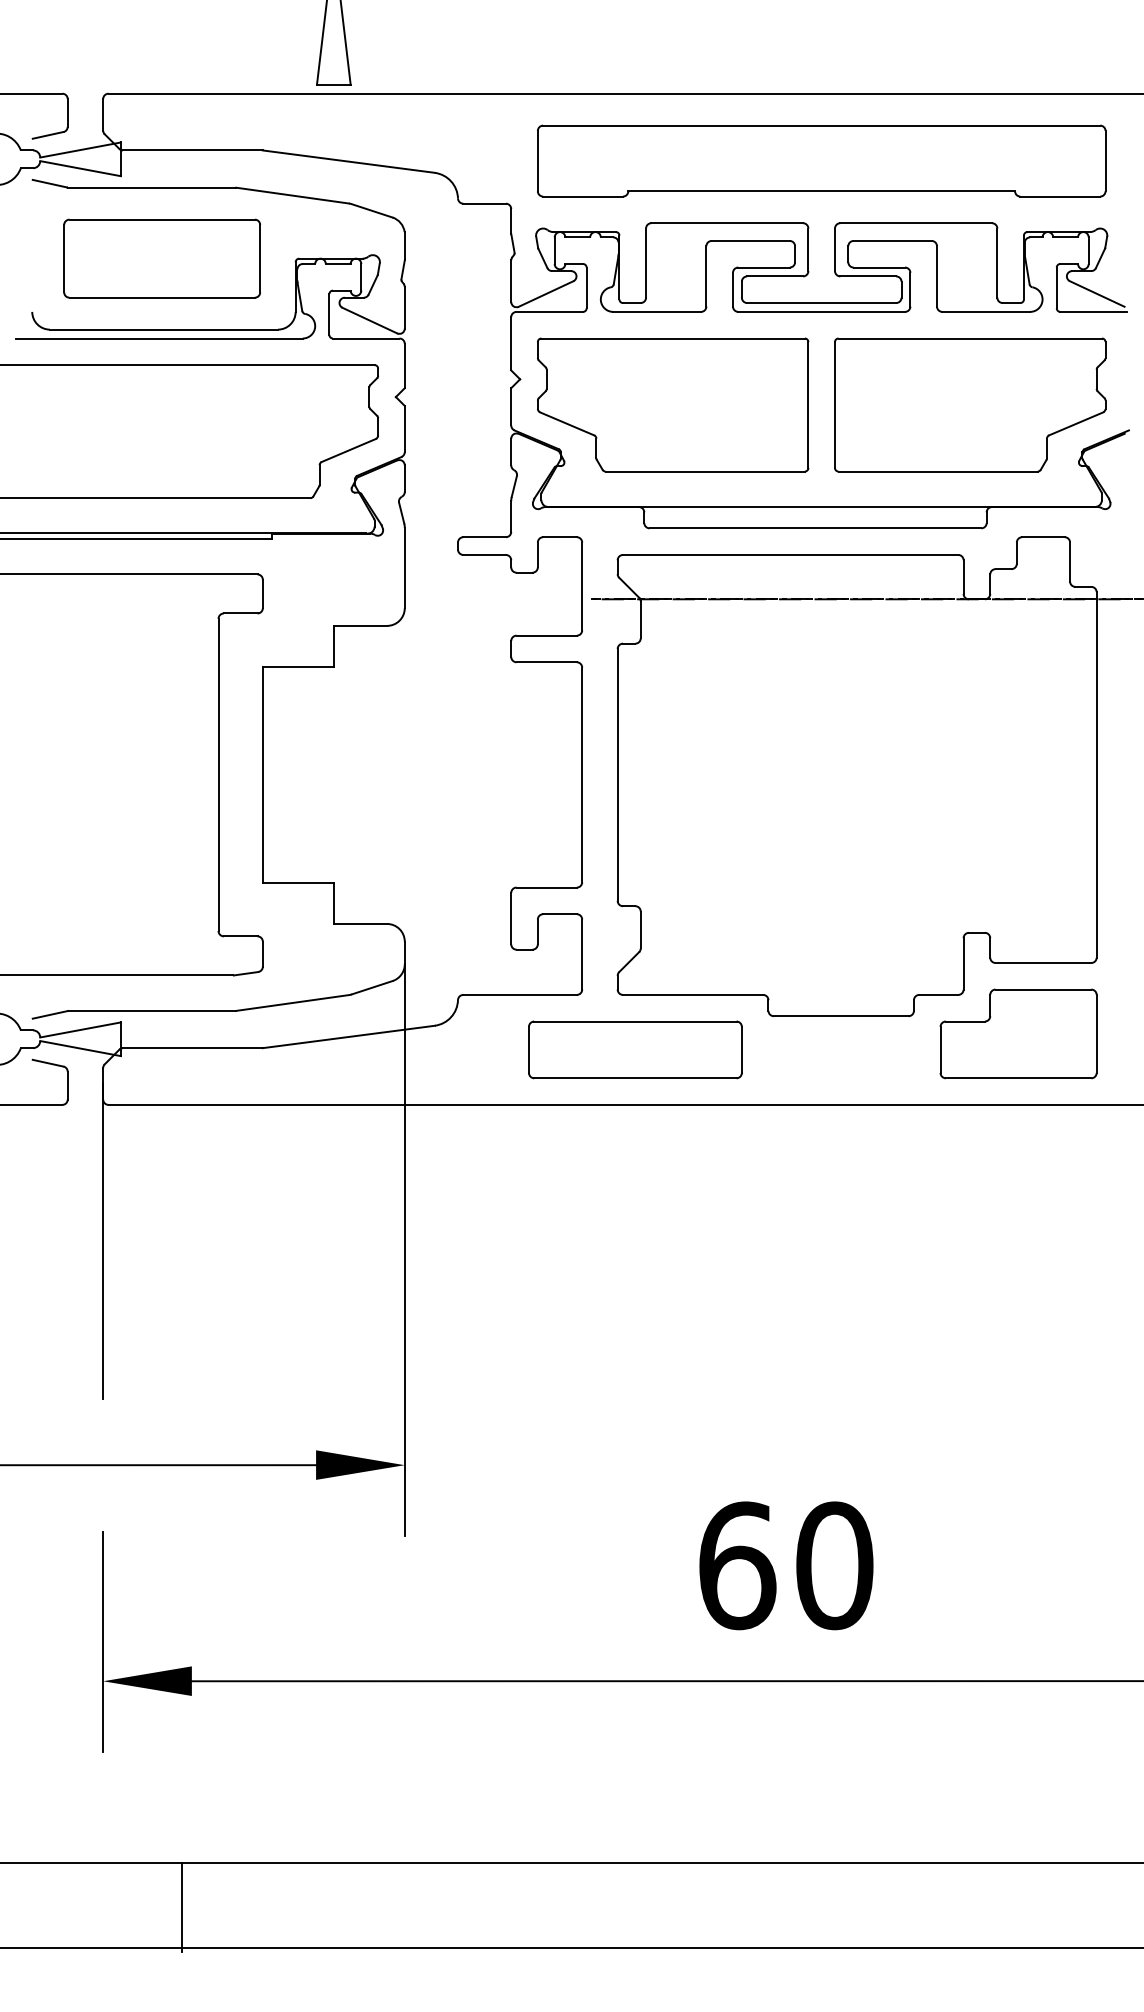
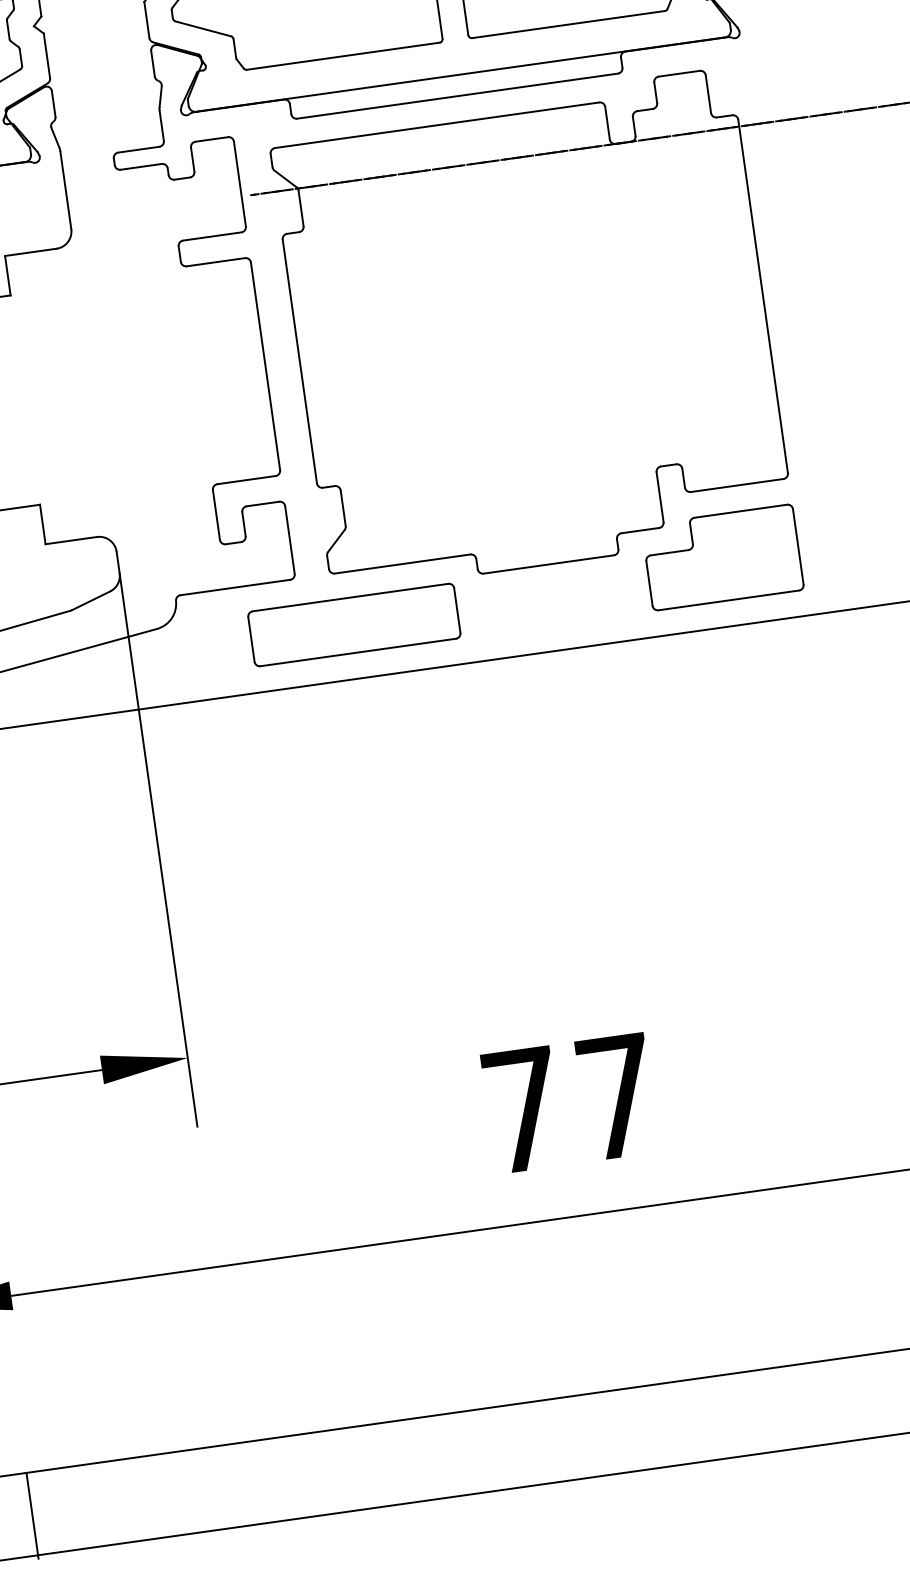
text: (786, 1565) -> (570, 1103), 60 -> 77

